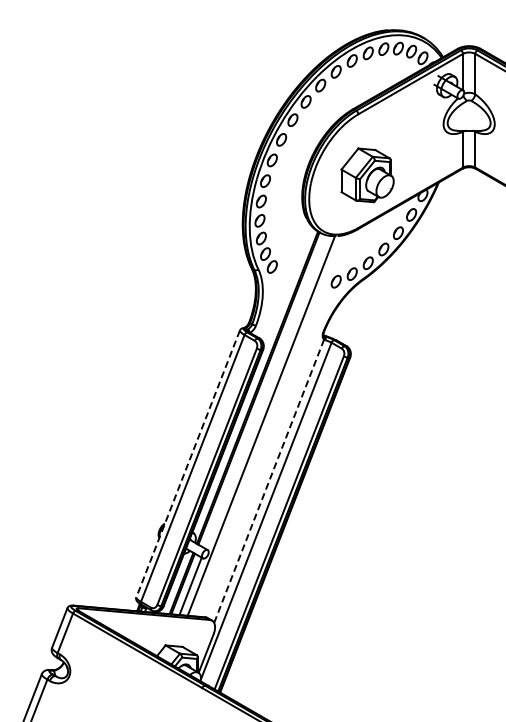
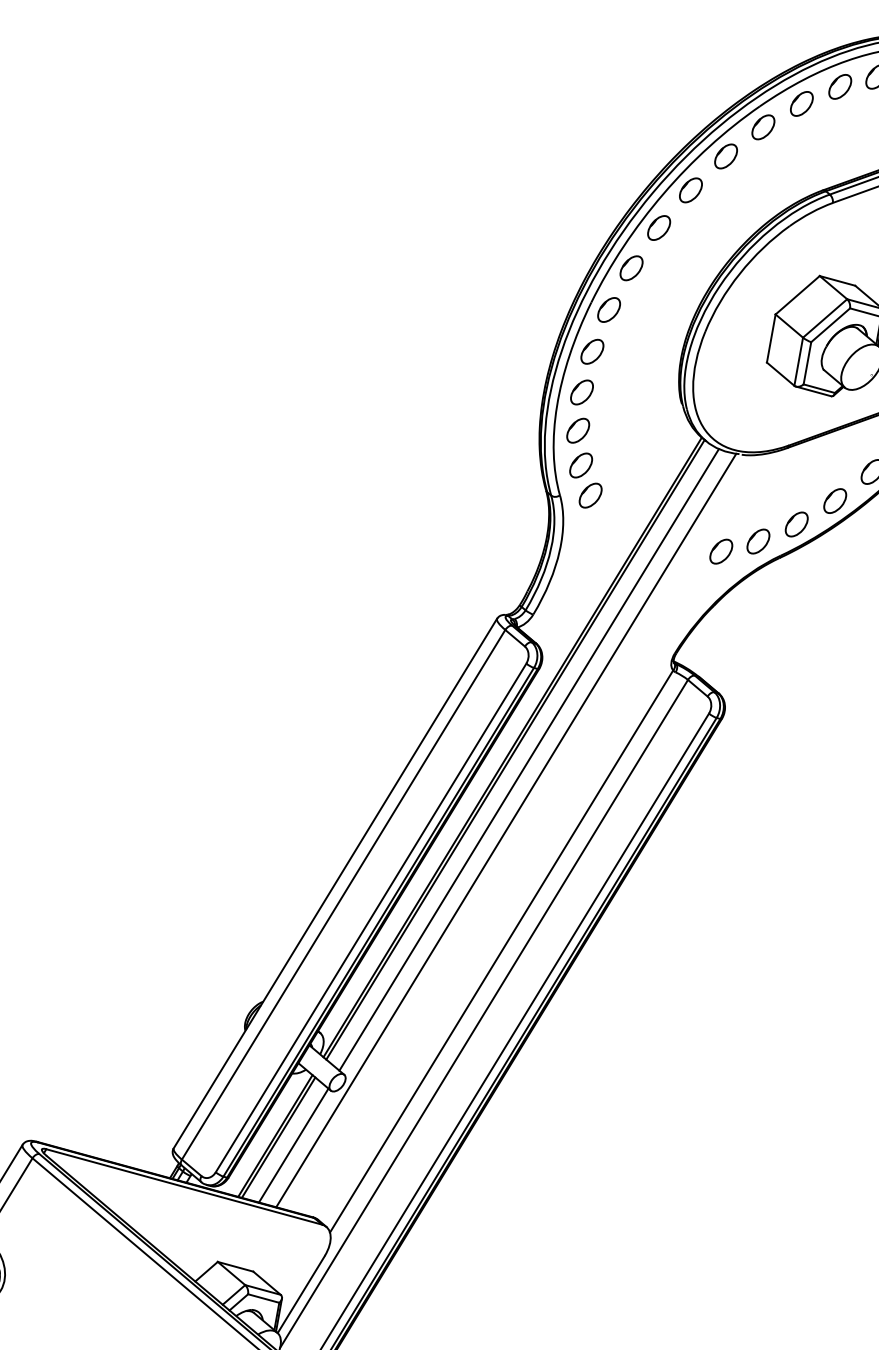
line: (265, 391) -> (528, 758), added
line: (187, 464) -> (333, 884), dashed -> solid
line: (269, 481) -> (502, 952), dashed -> solid

